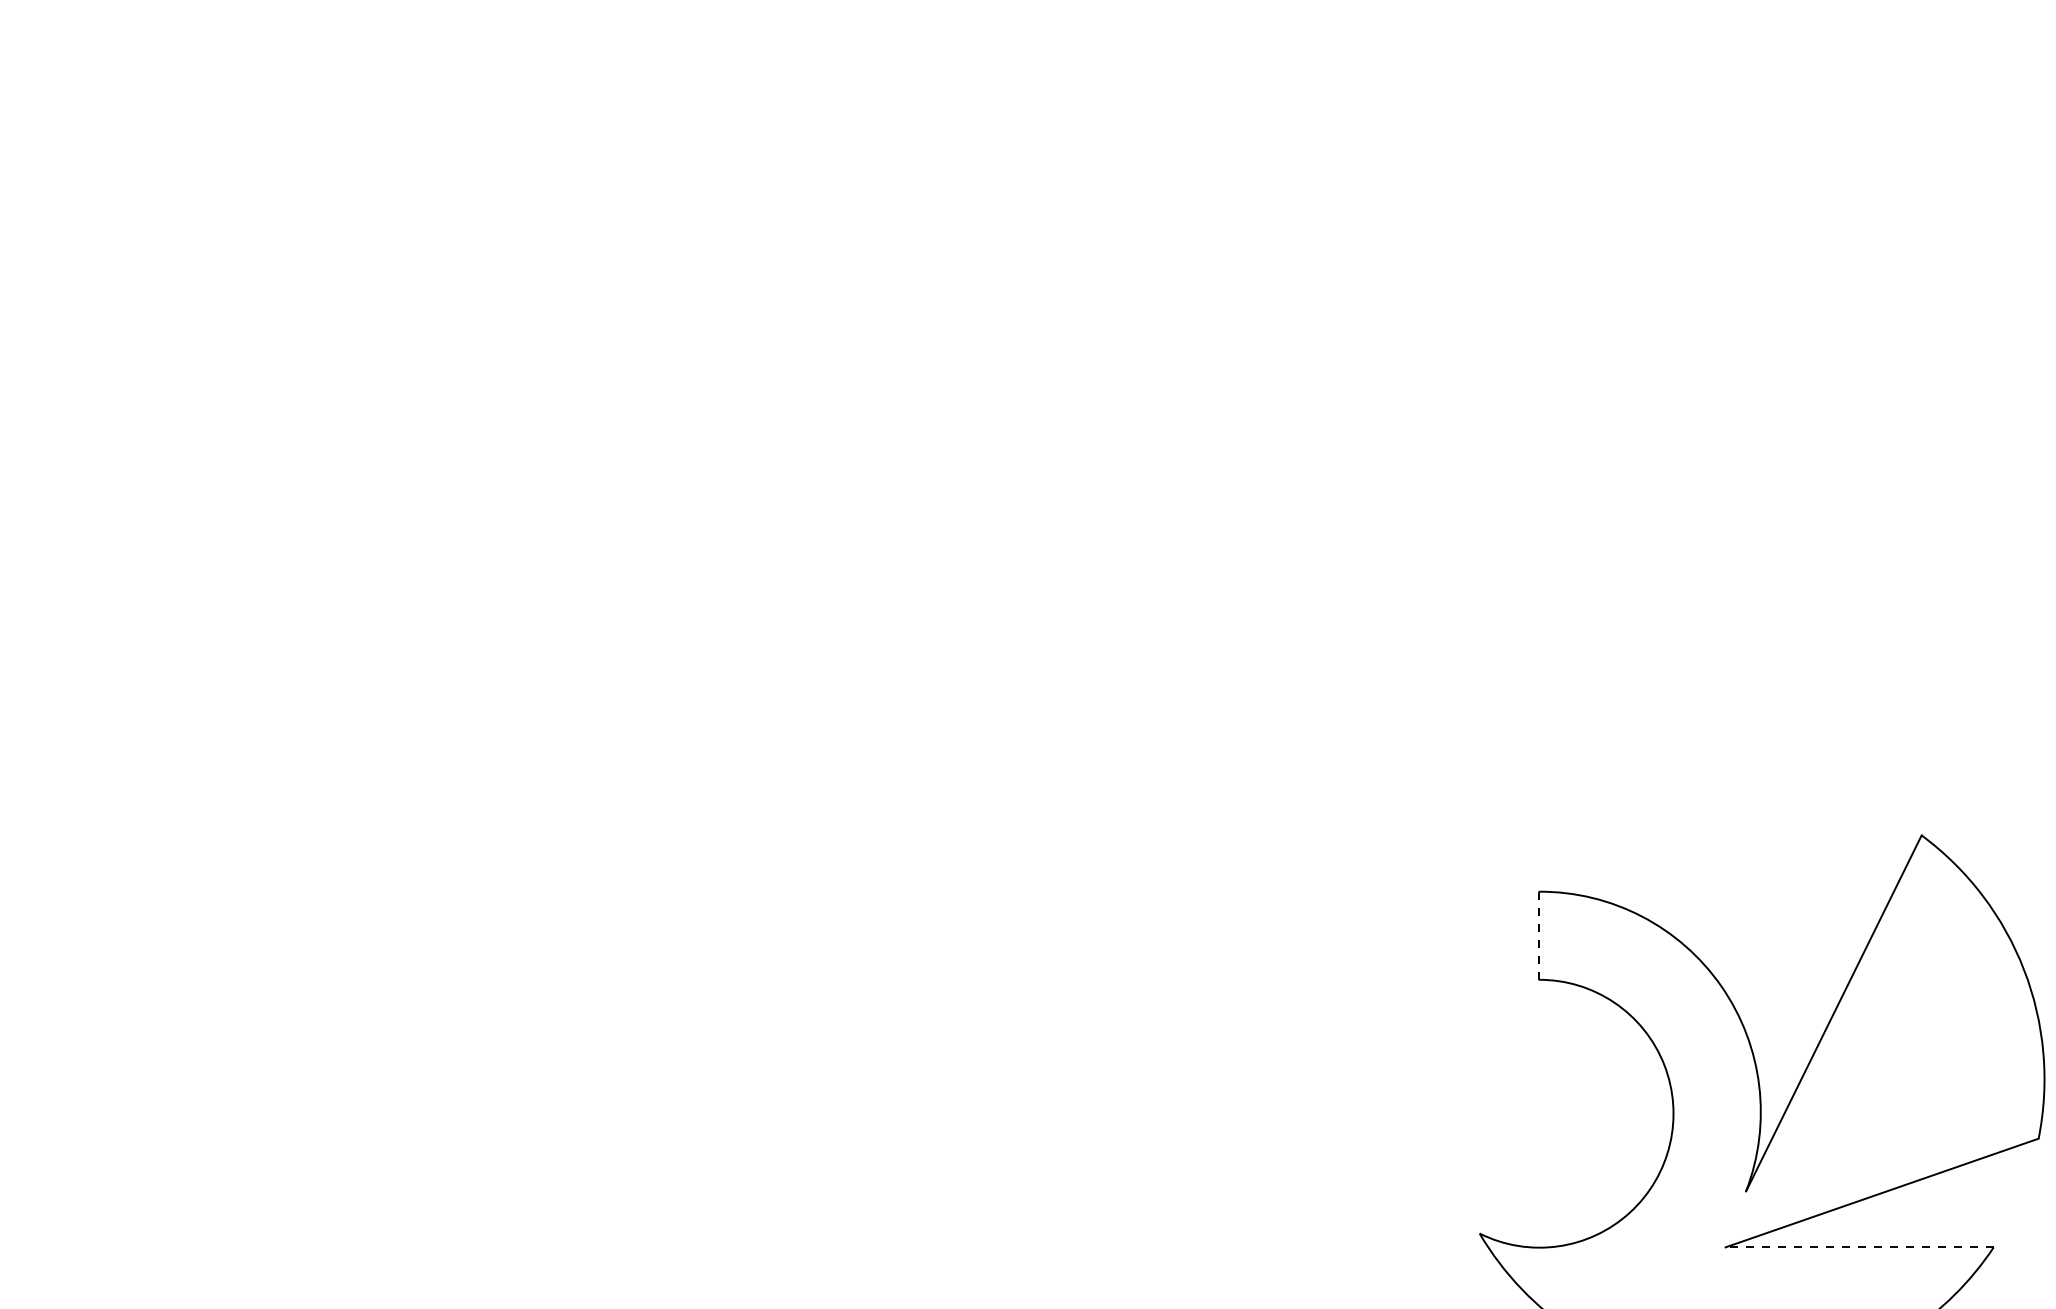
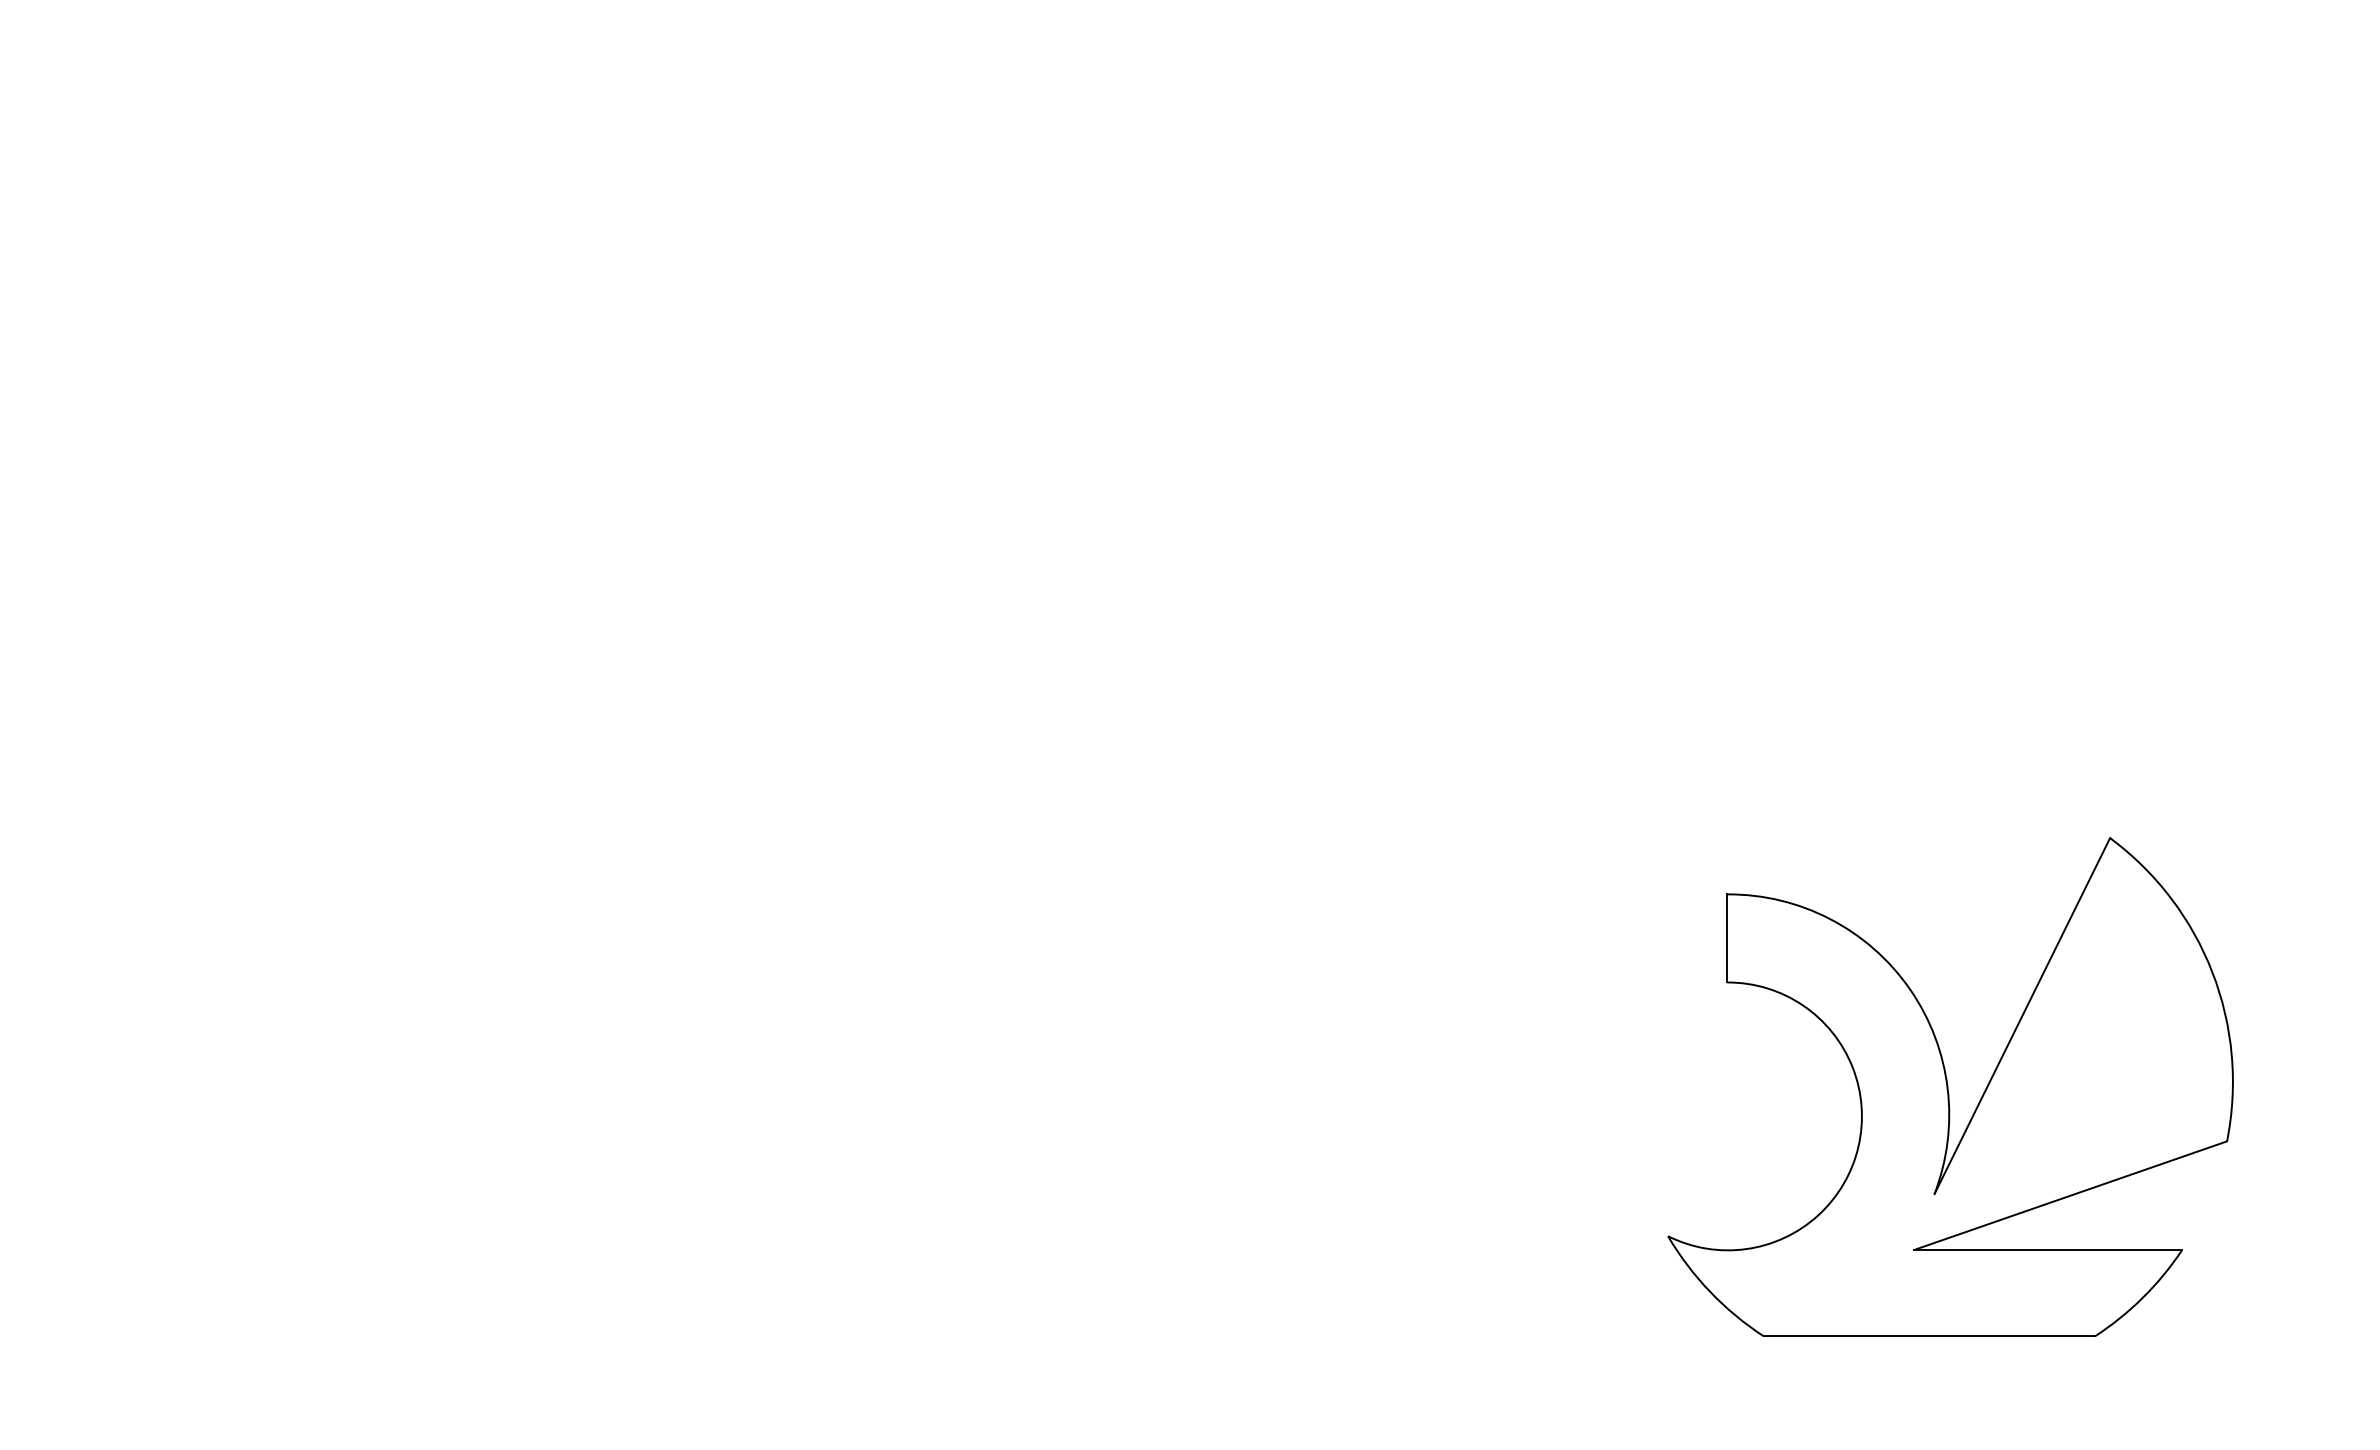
line: (1539, 935) -> (1727, 938), dashed -> solid
line: (1859, 1247) -> (2047, 1250), dashed -> solid

